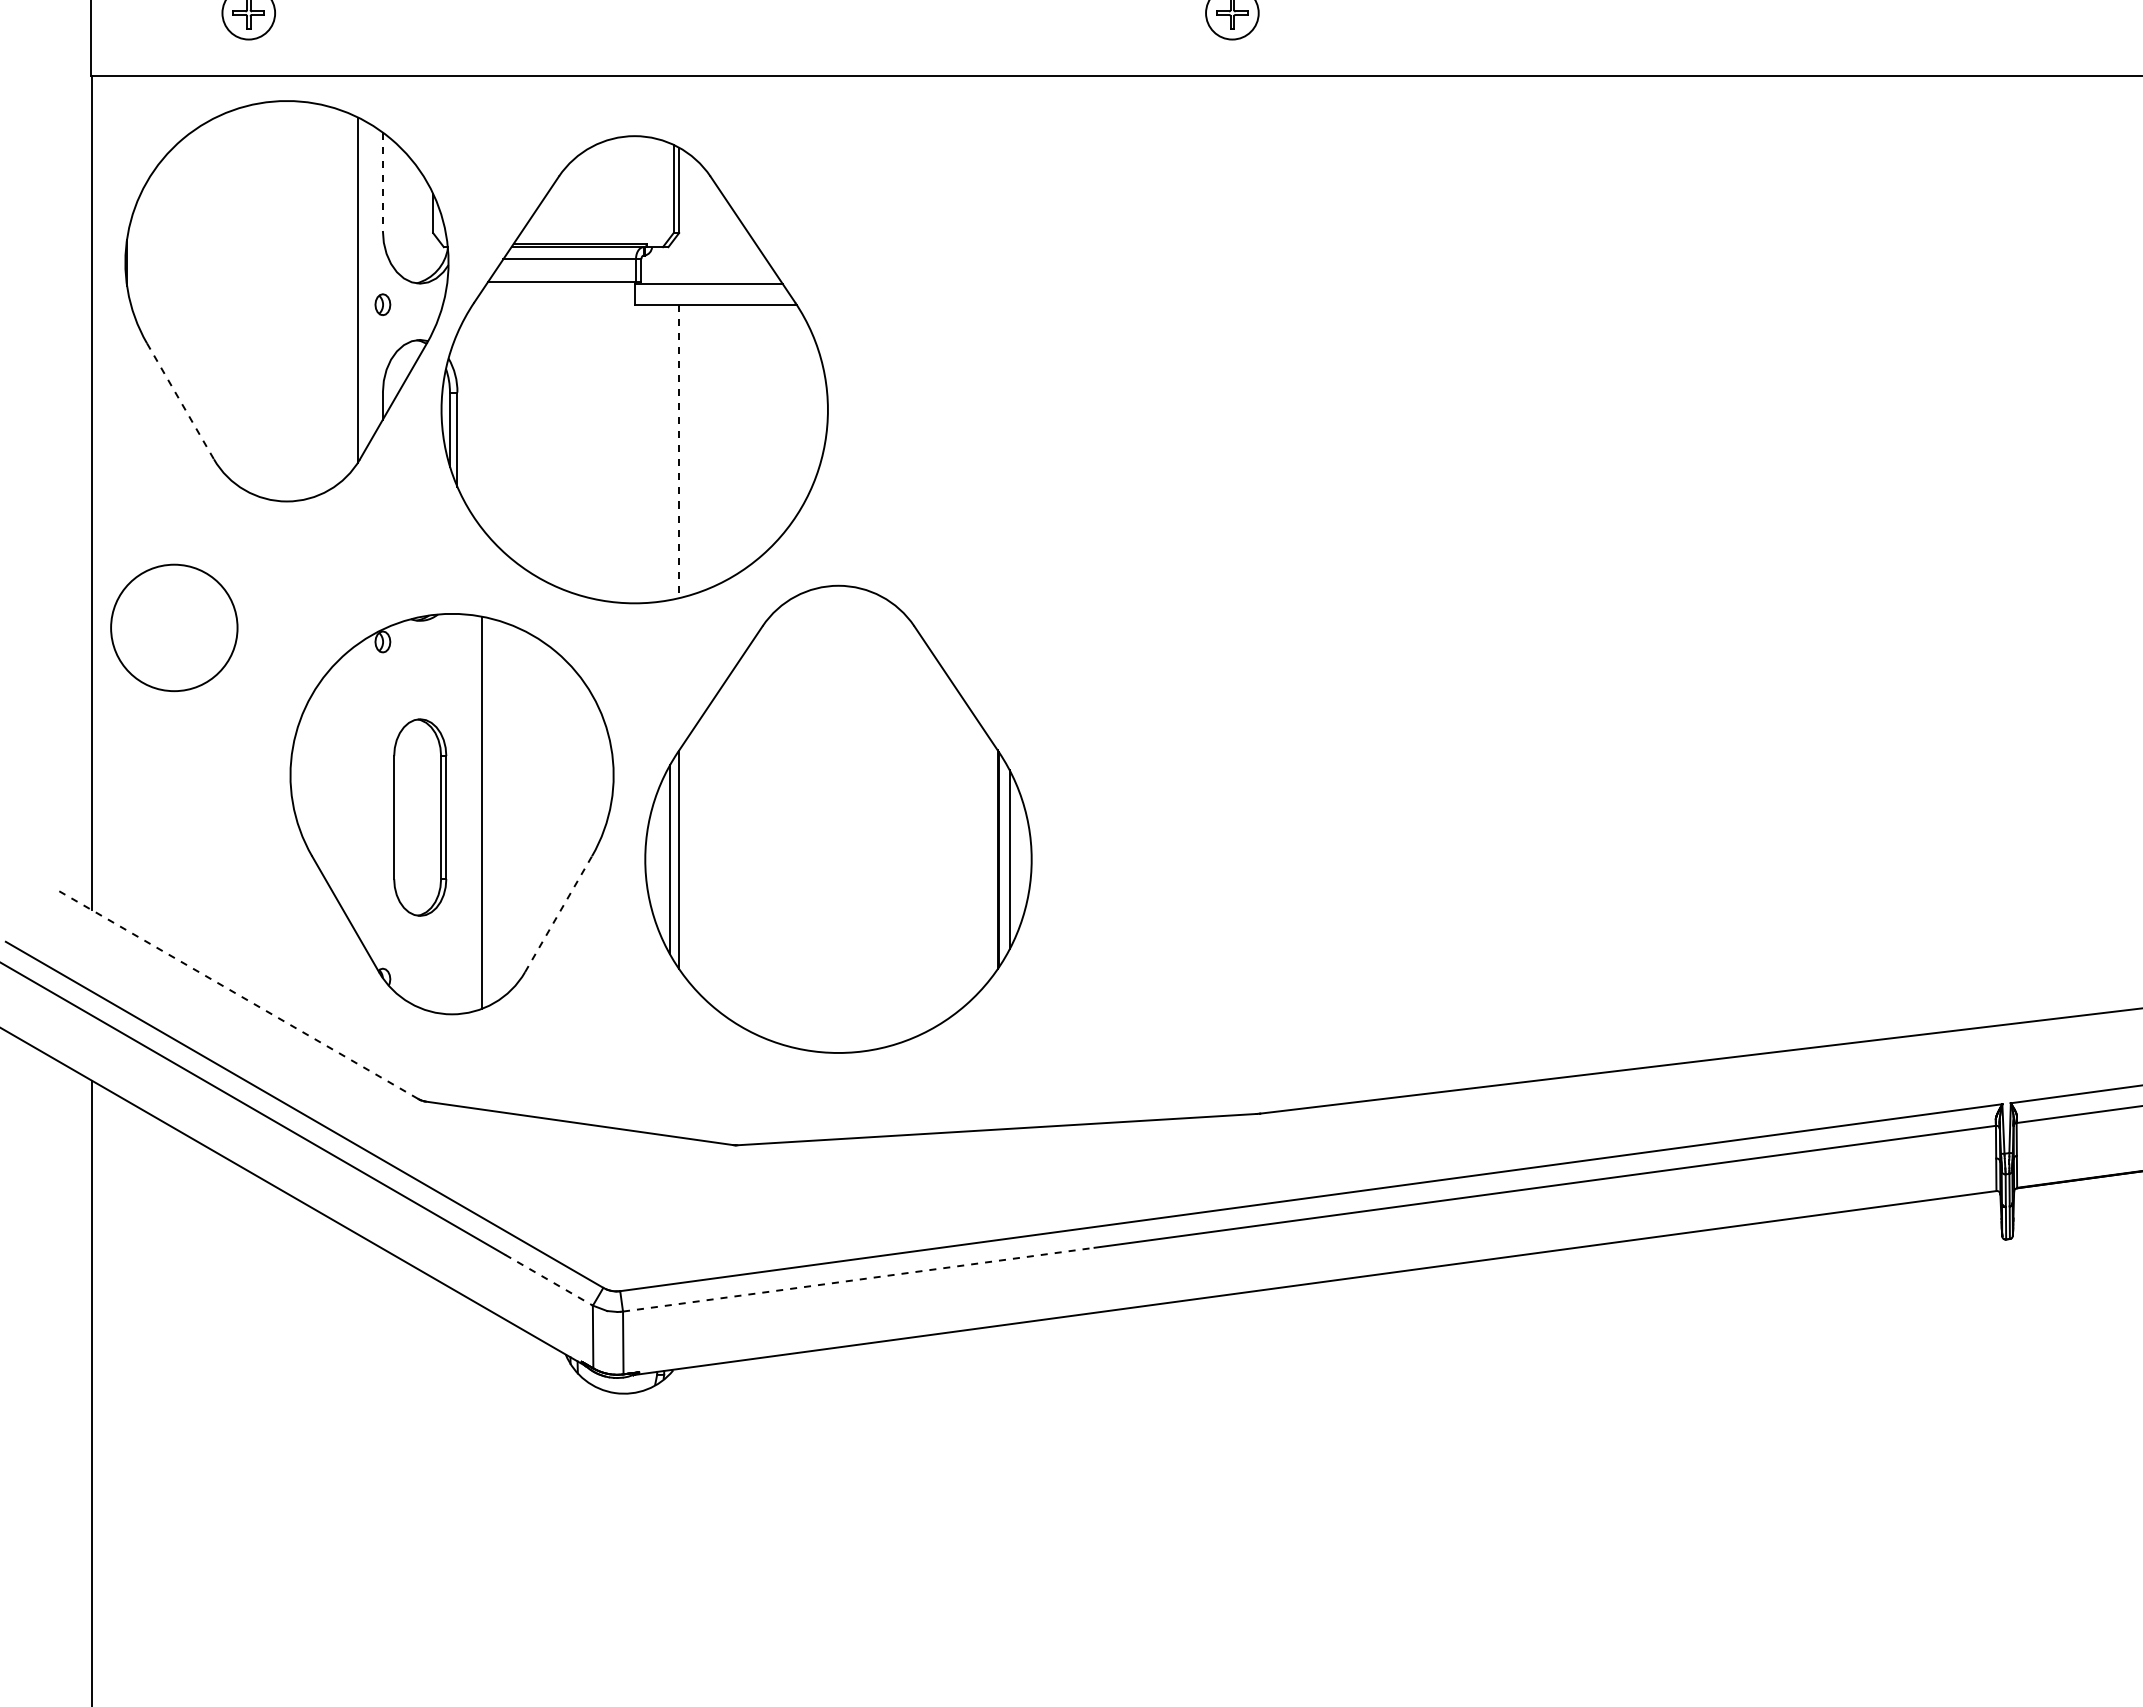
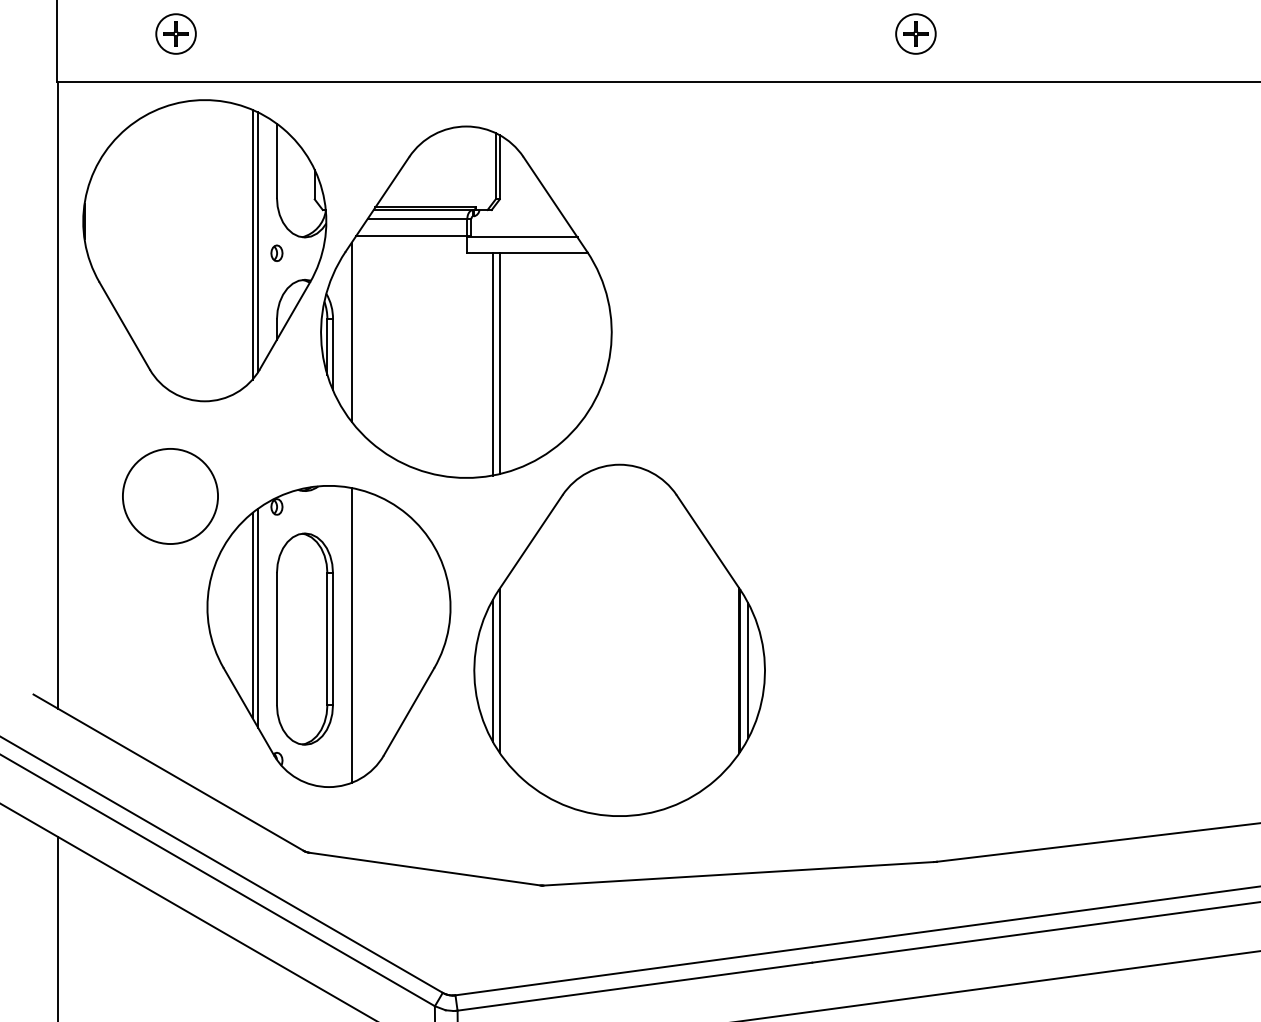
line: (382, 182) -> (276, 161), dashed -> solid
line: (350, 293) -> (252, 244), added
line: (180, 401) -> (124, 326), dashed -> solid
line: (482, 409) -> (351, 332), added
line: (679, 451) -> (500, 363), dashed -> solid
line: (669, 452) -> (492, 364), added
circle: (174, 627) -> (170, 496), moved
line: (350, 785) -> (252, 614), added
line: (358, 789) -> (258, 617), added
part: (420, 817) -> (305, 639), size x1.43
line: (558, 914) -> (409, 711), dashed -> solid
line: (239, 995) -> (169, 772), dashed -> solid
line: (858, 1279) -> (634, 986), dashed -> solid
line: (548, 1280) -> (401, 987), dashed -> solid

